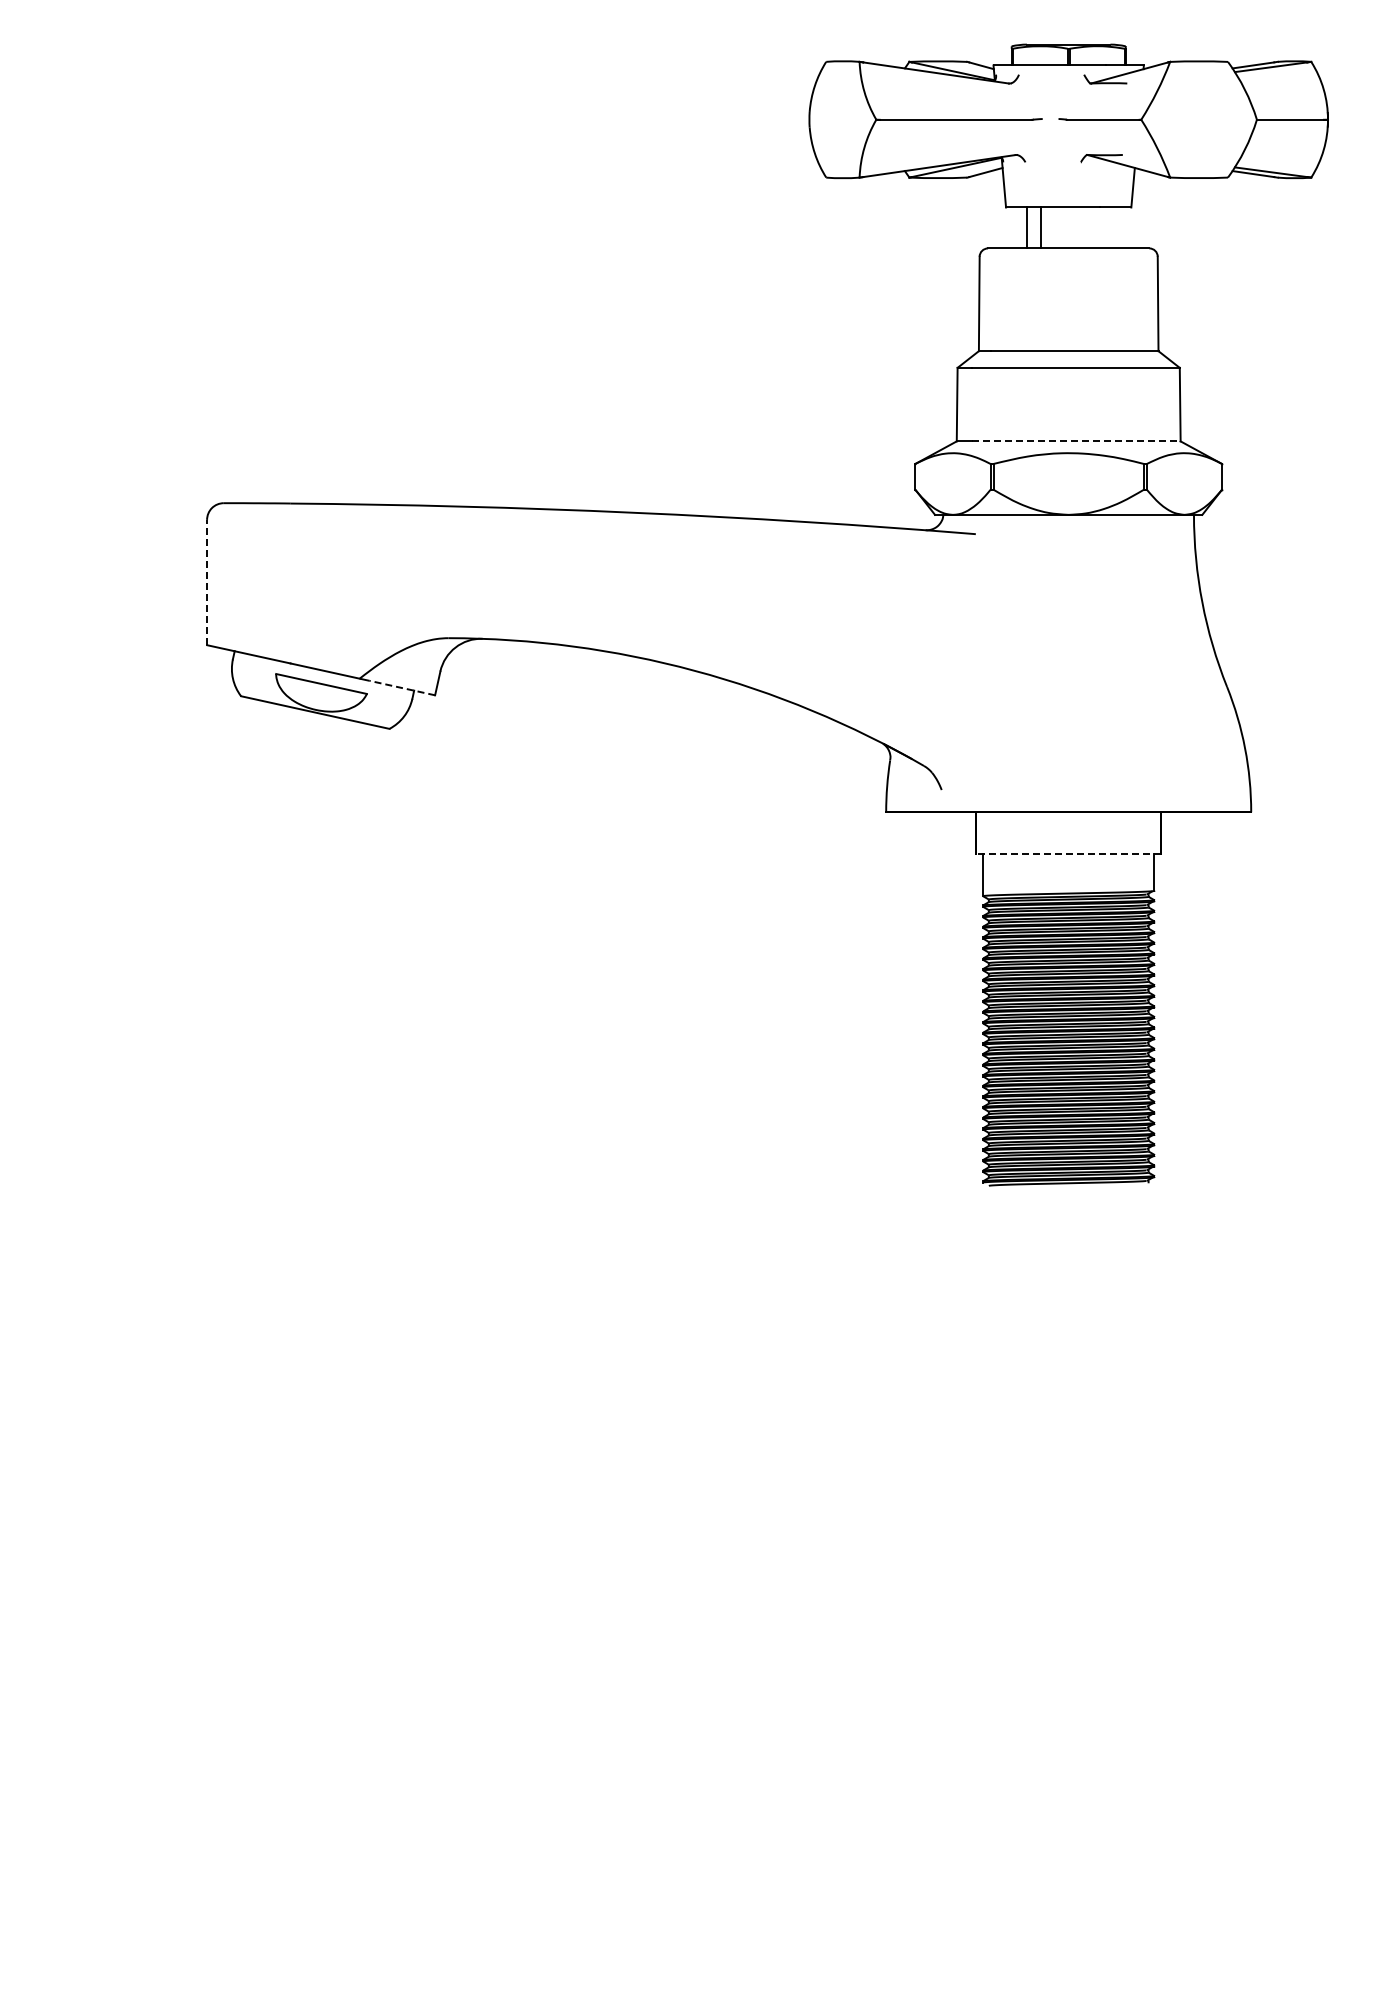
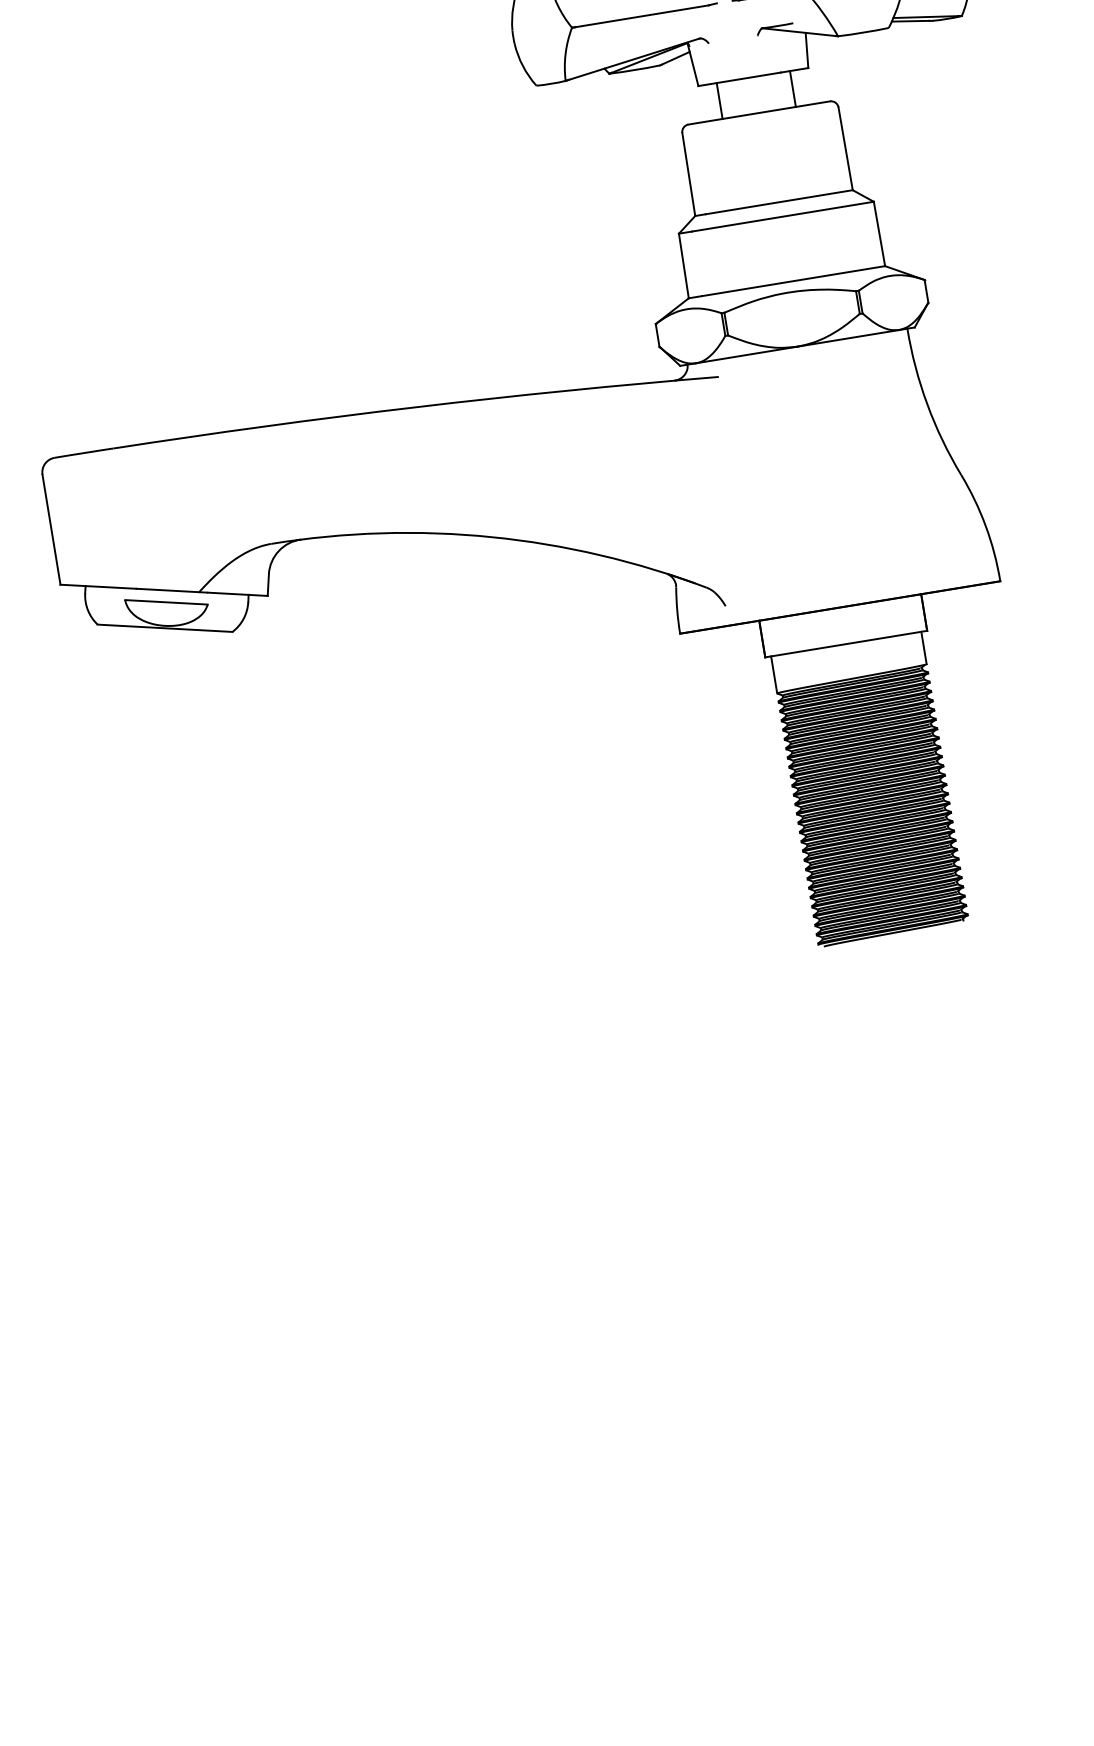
line: (1041, 227) -> (792, 88), moved
line: (1076, 441) -> (793, 281), dashed -> solid
line: (207, 582) -> (51, 529), dashed -> solid
line: (402, 688) -> (238, 594), dashed -> solid
line: (1068, 853) -> (845, 643), dashed -> solid

